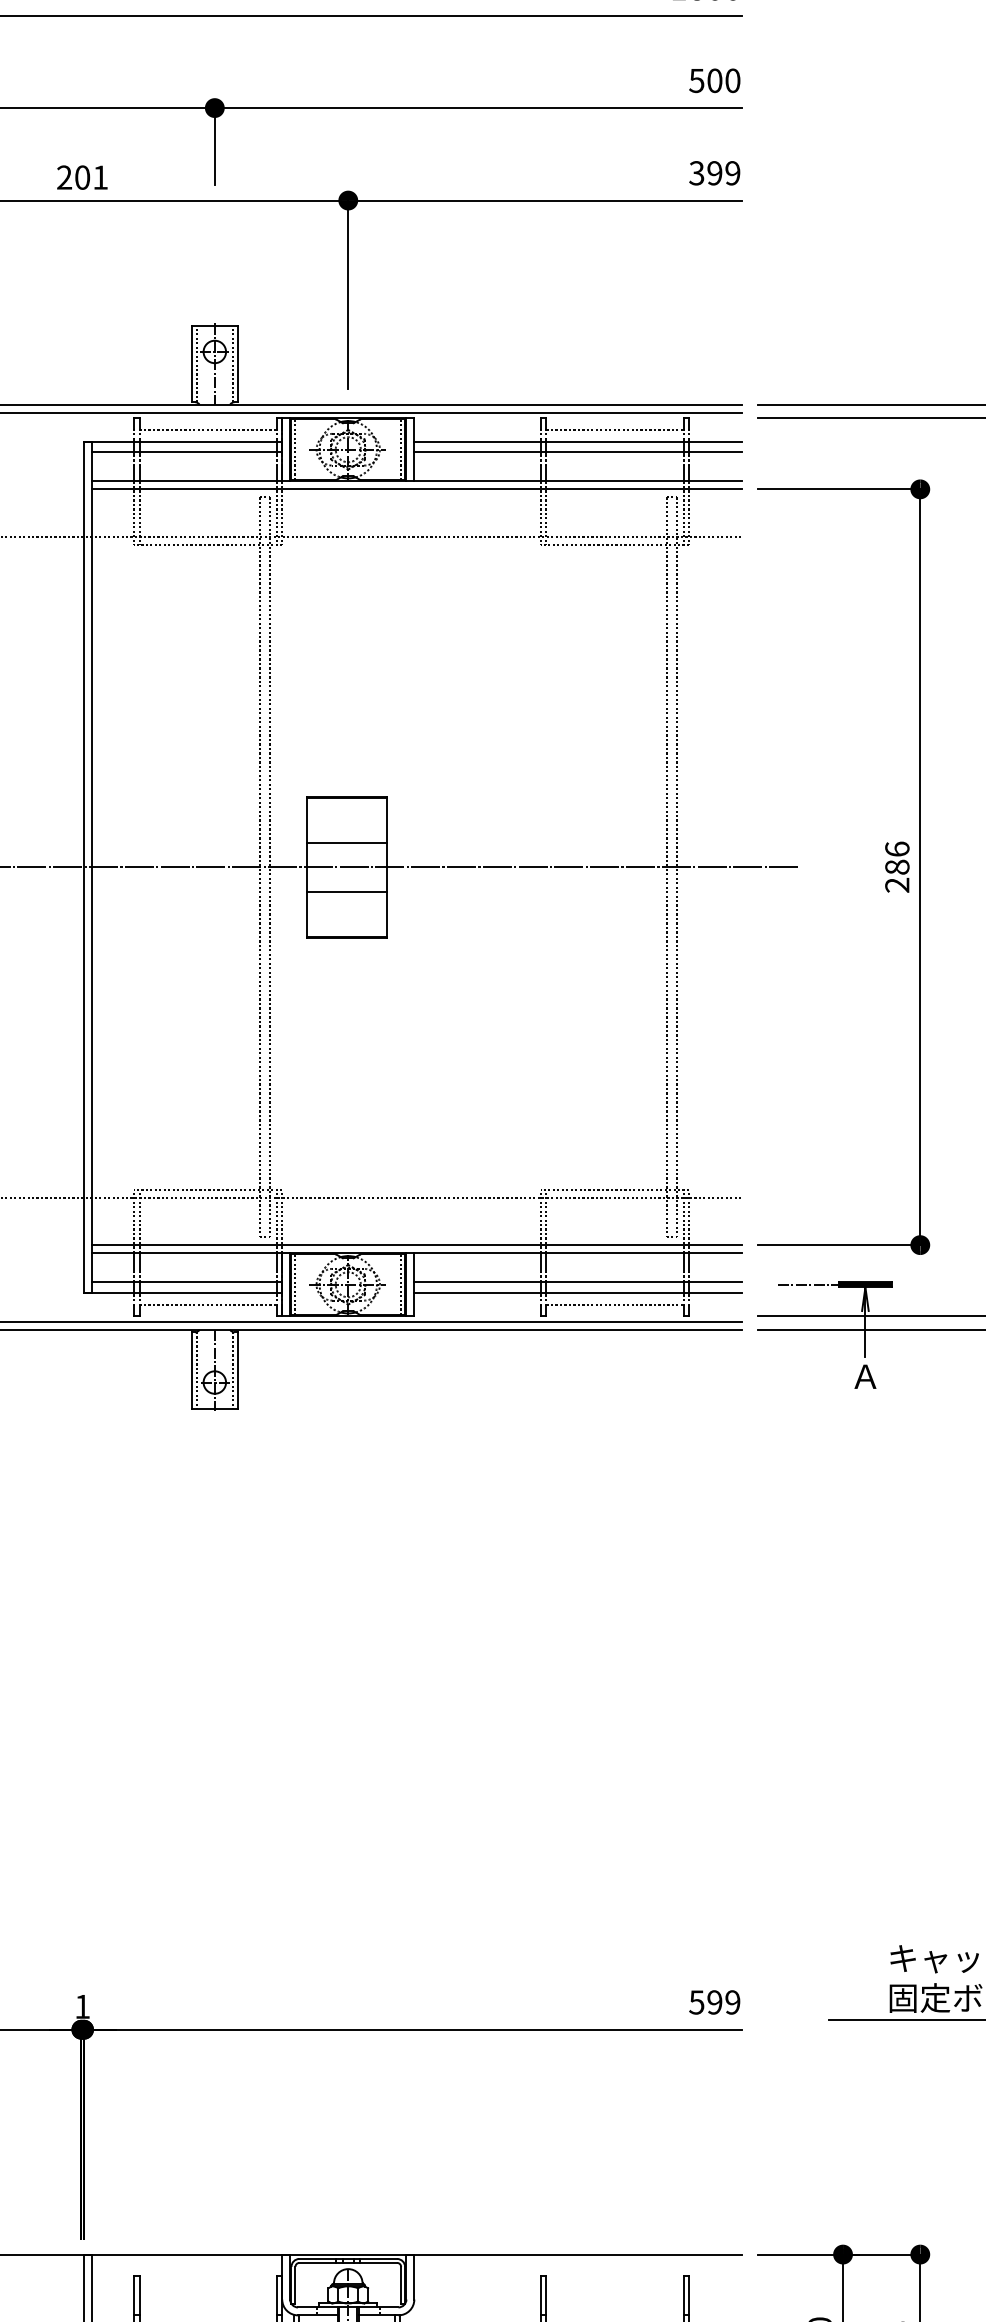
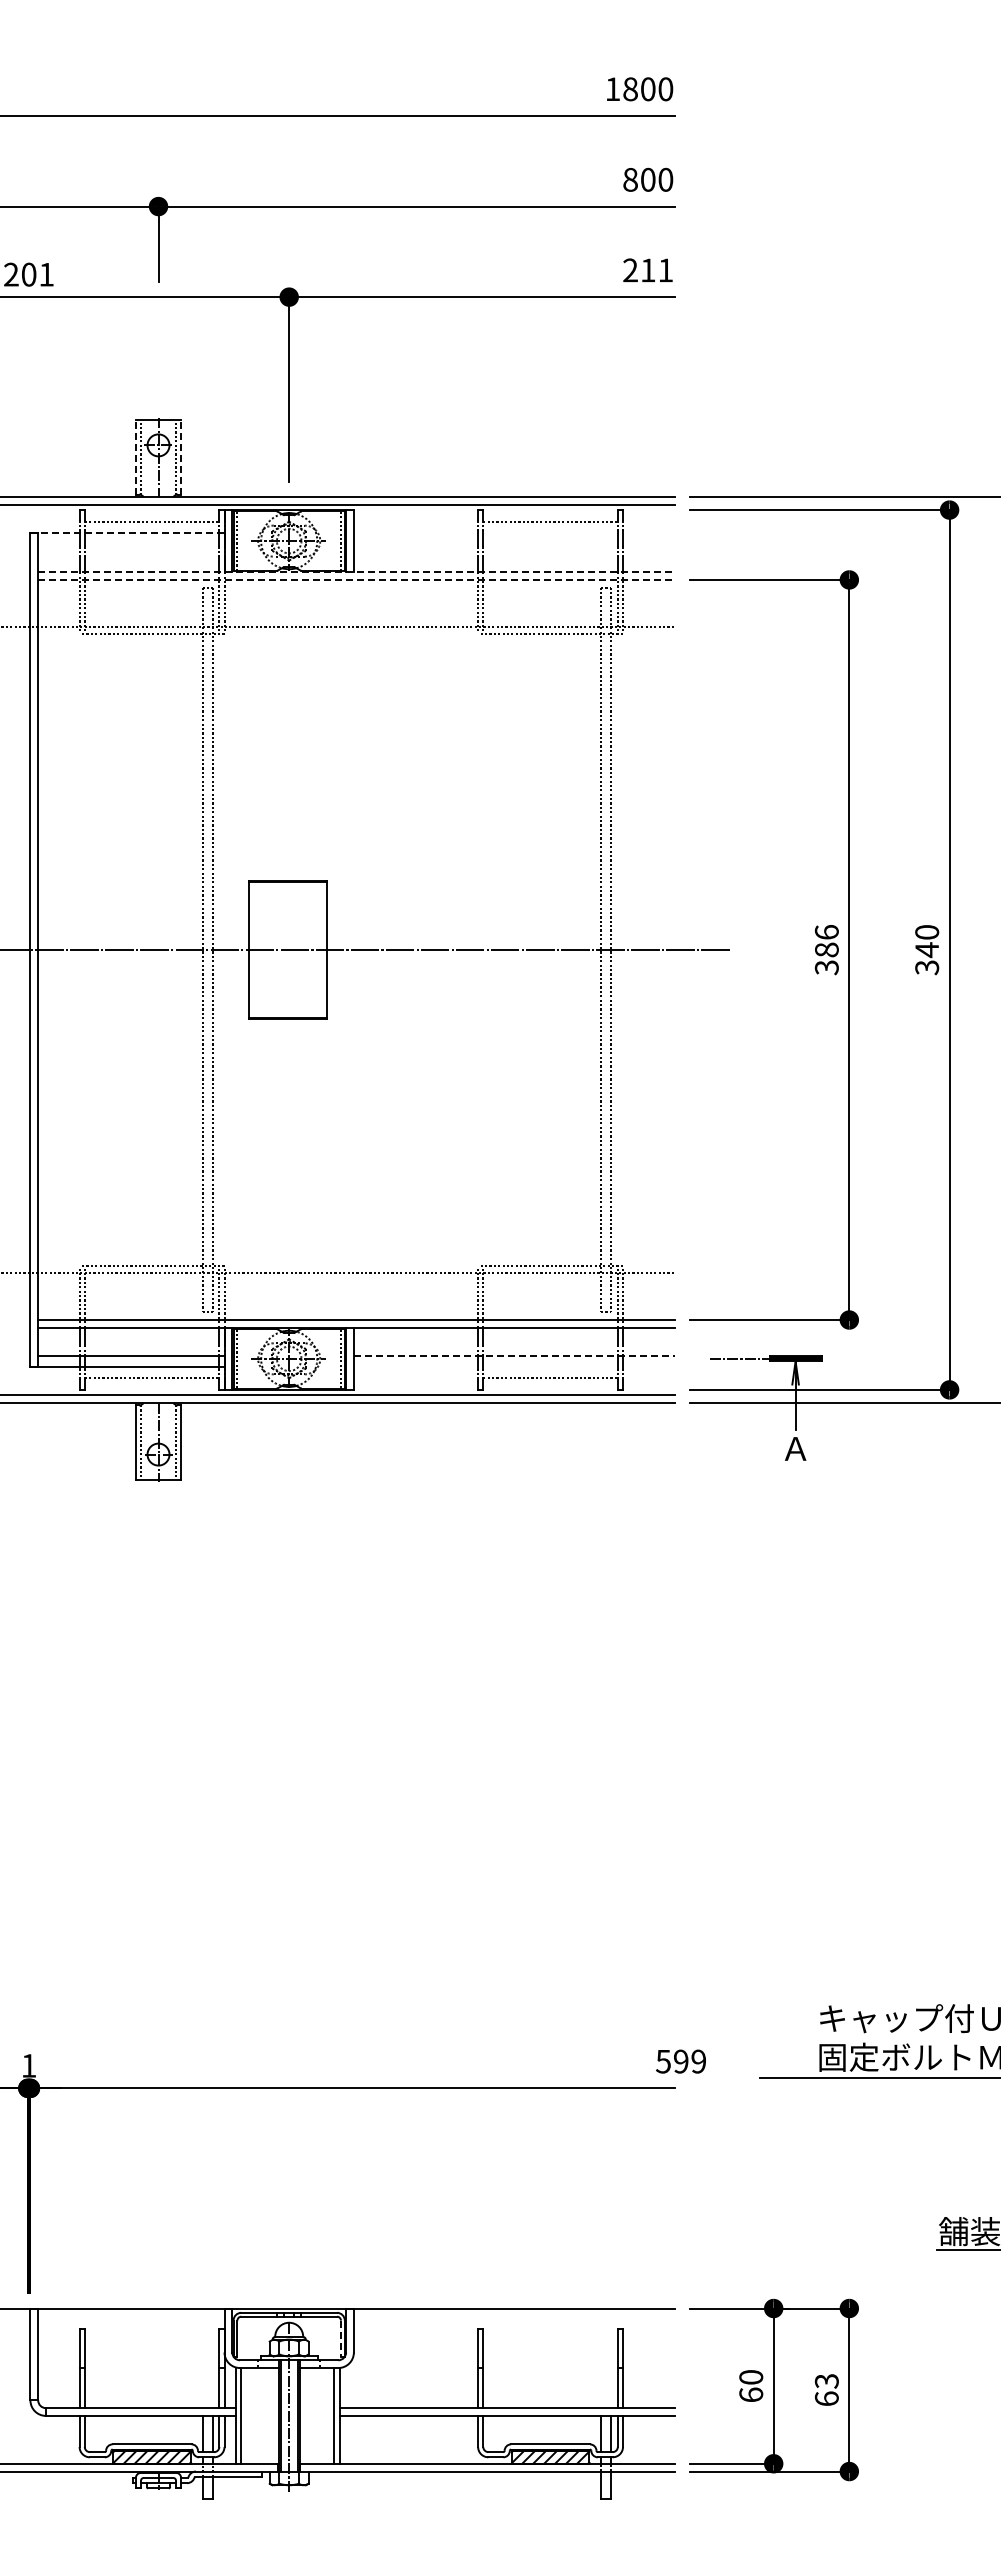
text: (696, 80) -> (630, 179), 500 -> 800
text: (714, 173) -> (647, 270), 399 -> 211
line: (191, 364) -> (135, 457), solid -> dashed
line: (238, 364) -> (181, 457), solid -> dashed
line: (183, 441) -> (127, 533), solid -> dashed
line: (577, 441) -> (513, 533), removed
line: (187, 452) -> (131, 543), removed
line: (577, 452) -> (513, 543), removed
line: (417, 481) -> (356, 572), solid -> dashed
line: (417, 488) -> (356, 579), solid -> dashed
line: (346, 843) -> (287, 926), removed
text: (896, 885) -> (826, 967), 286 -> 386
line: (346, 891) -> (287, 973), removed
line: (578, 1282) -> (514, 1356), solid -> dashed
line: (577, 1292) -> (513, 1366), removed
text: (714, 2002) -> (680, 2061), moved
line: (400, 2286) -> (340, 2339), solid -> dashed

